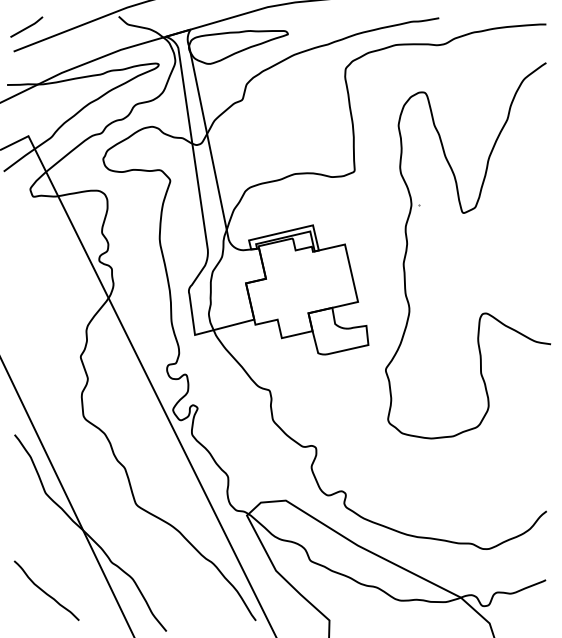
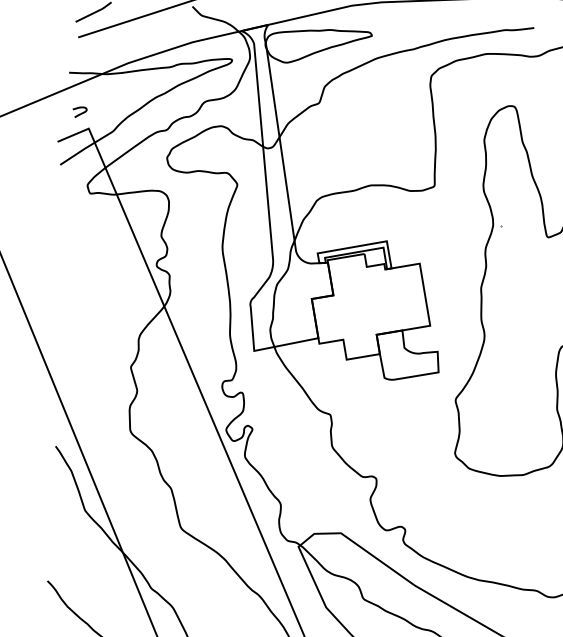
curve: (20, 121) -> (81, 112), added

